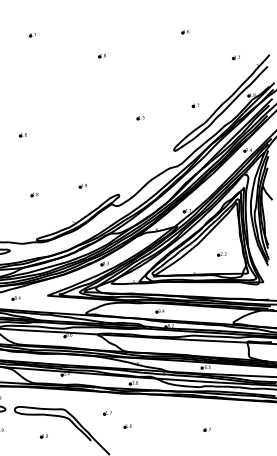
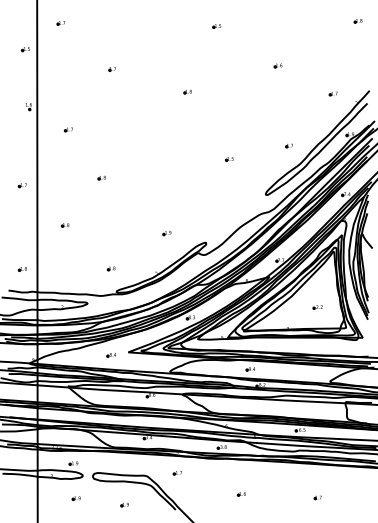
part: (33, 194) -> (110, 268), moved
part: (15, 298) -> (110, 355), moved
part: (106, 413) -> (176, 473), moved
part: (126, 426) -> (240, 494), moved
part: (206, 429) -> (317, 497), moved

